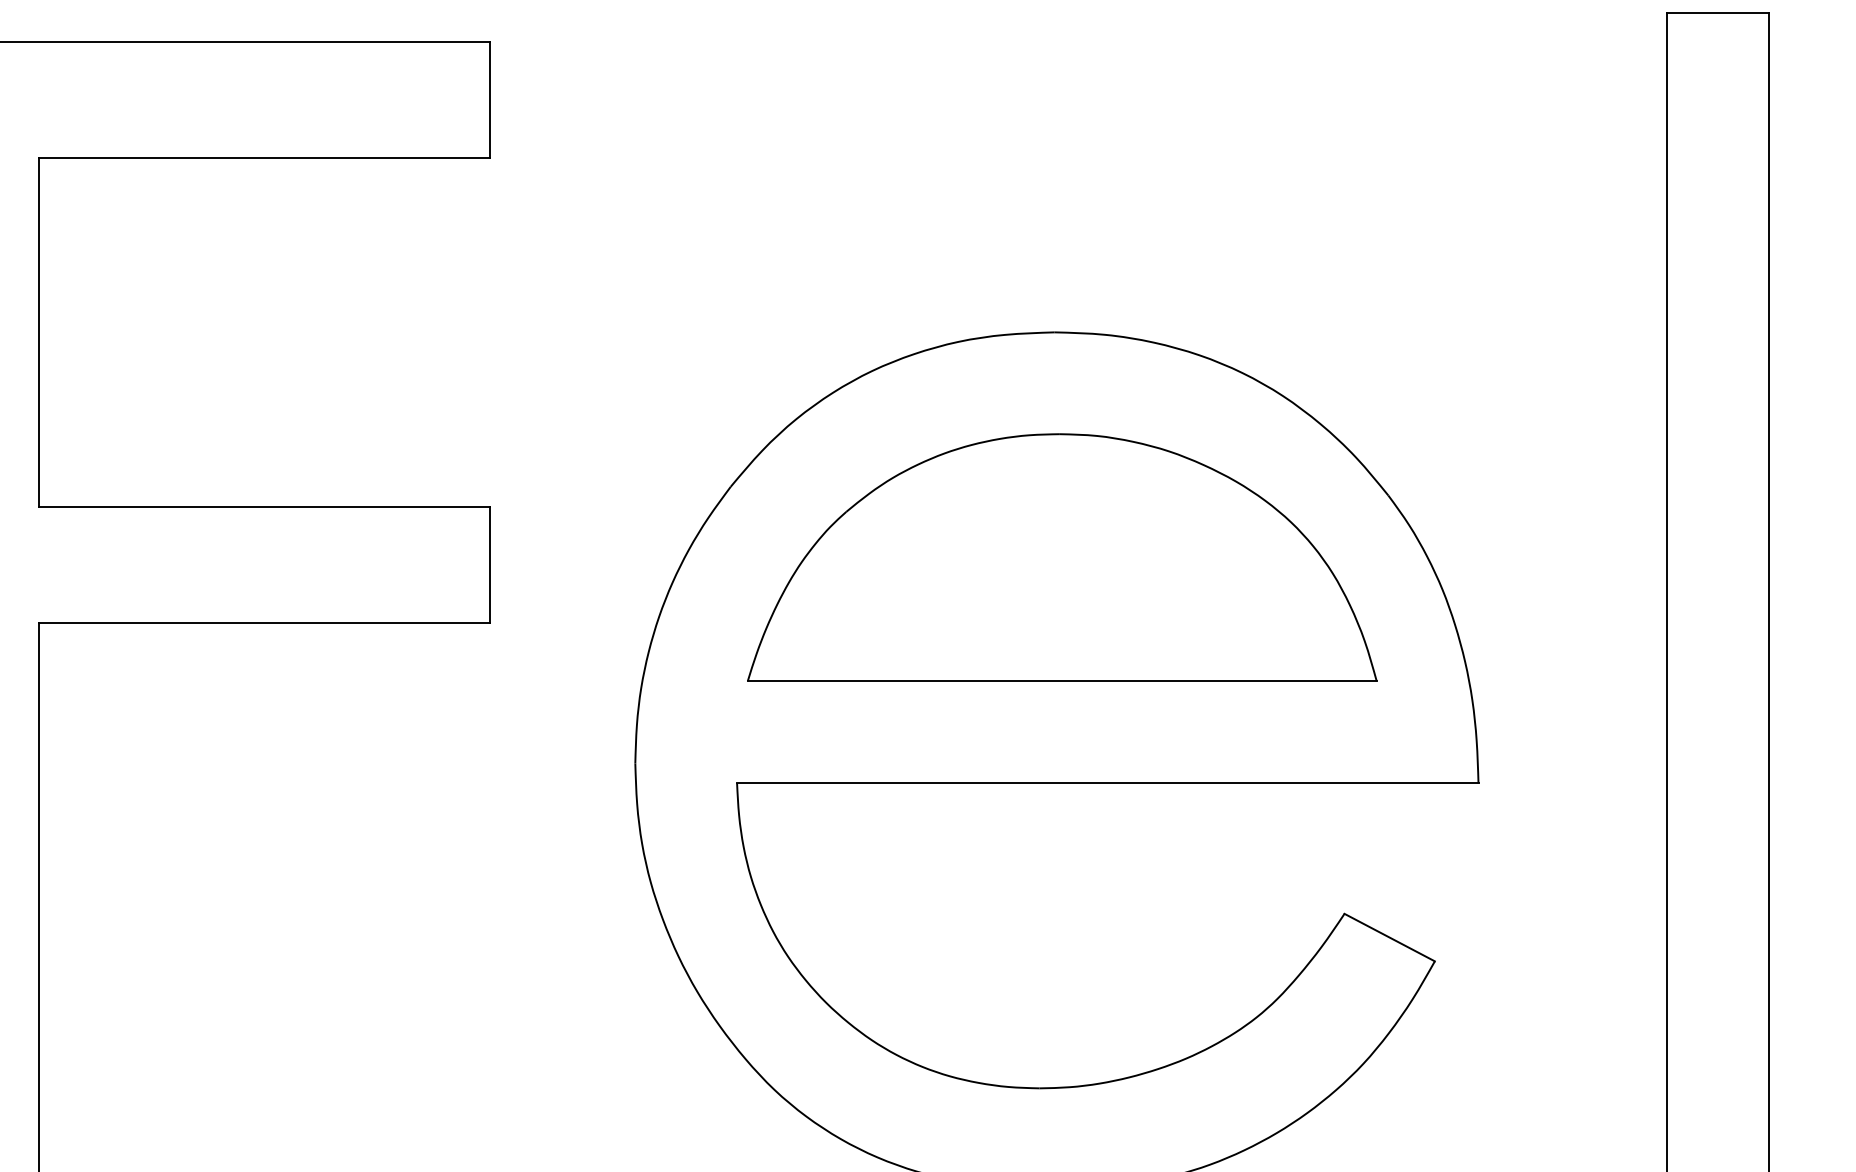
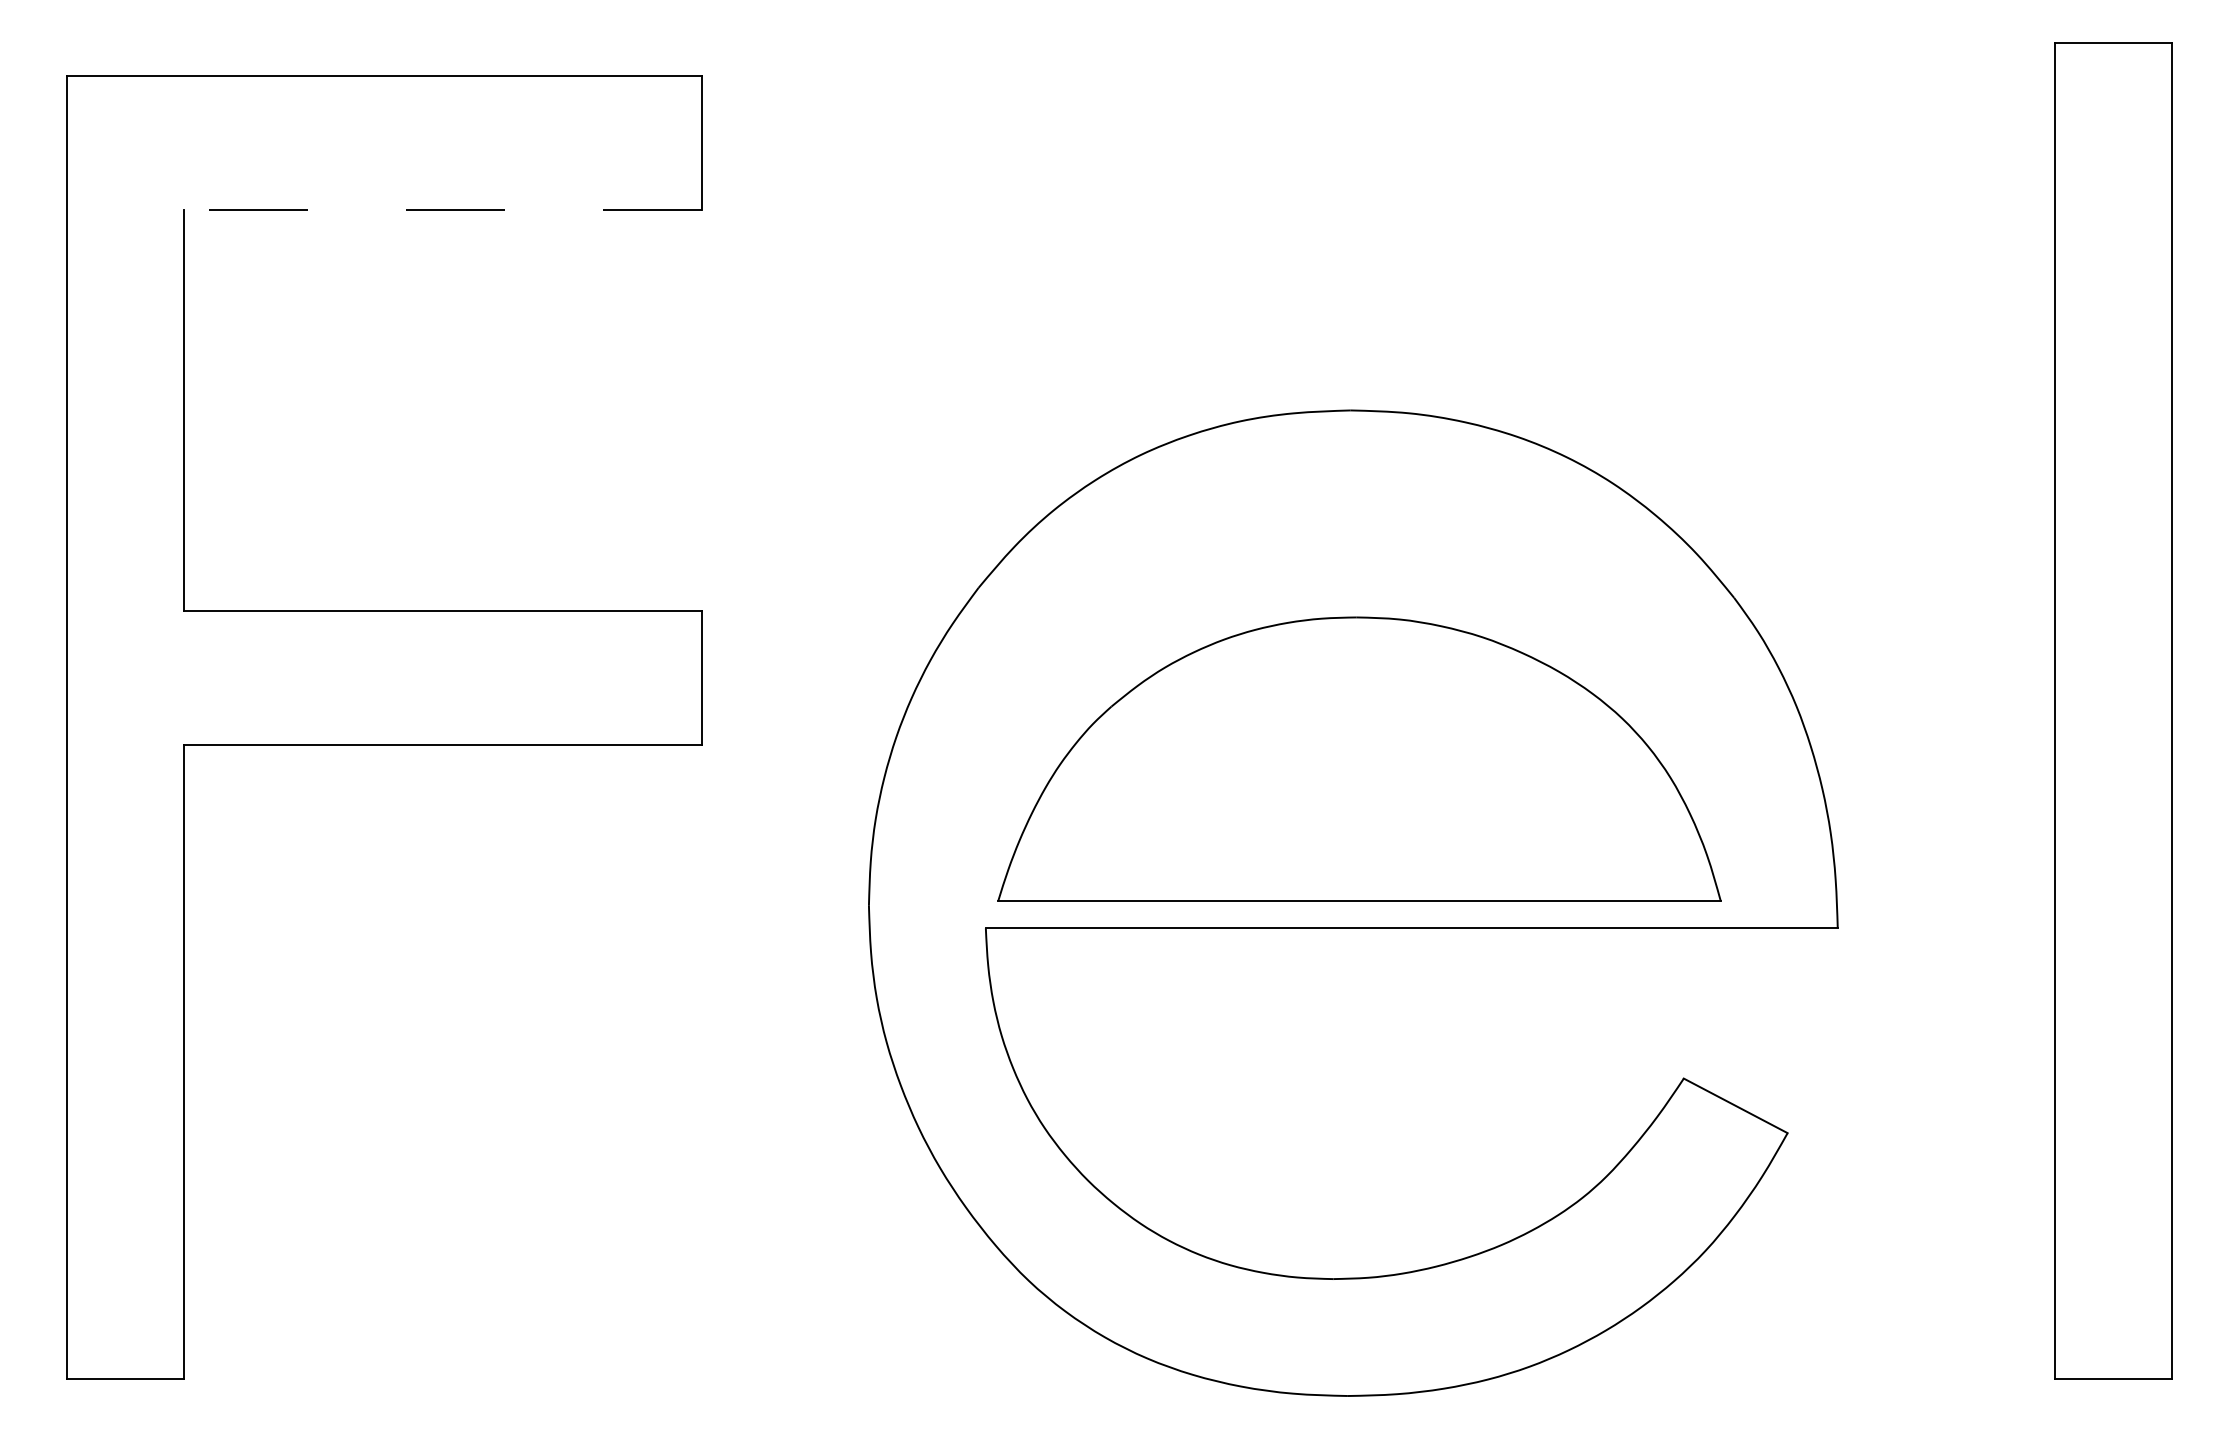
line: (264, 158) -> (442, 210), solid -> dashed
part: (1062, 556) -> (1359, 758), moved

